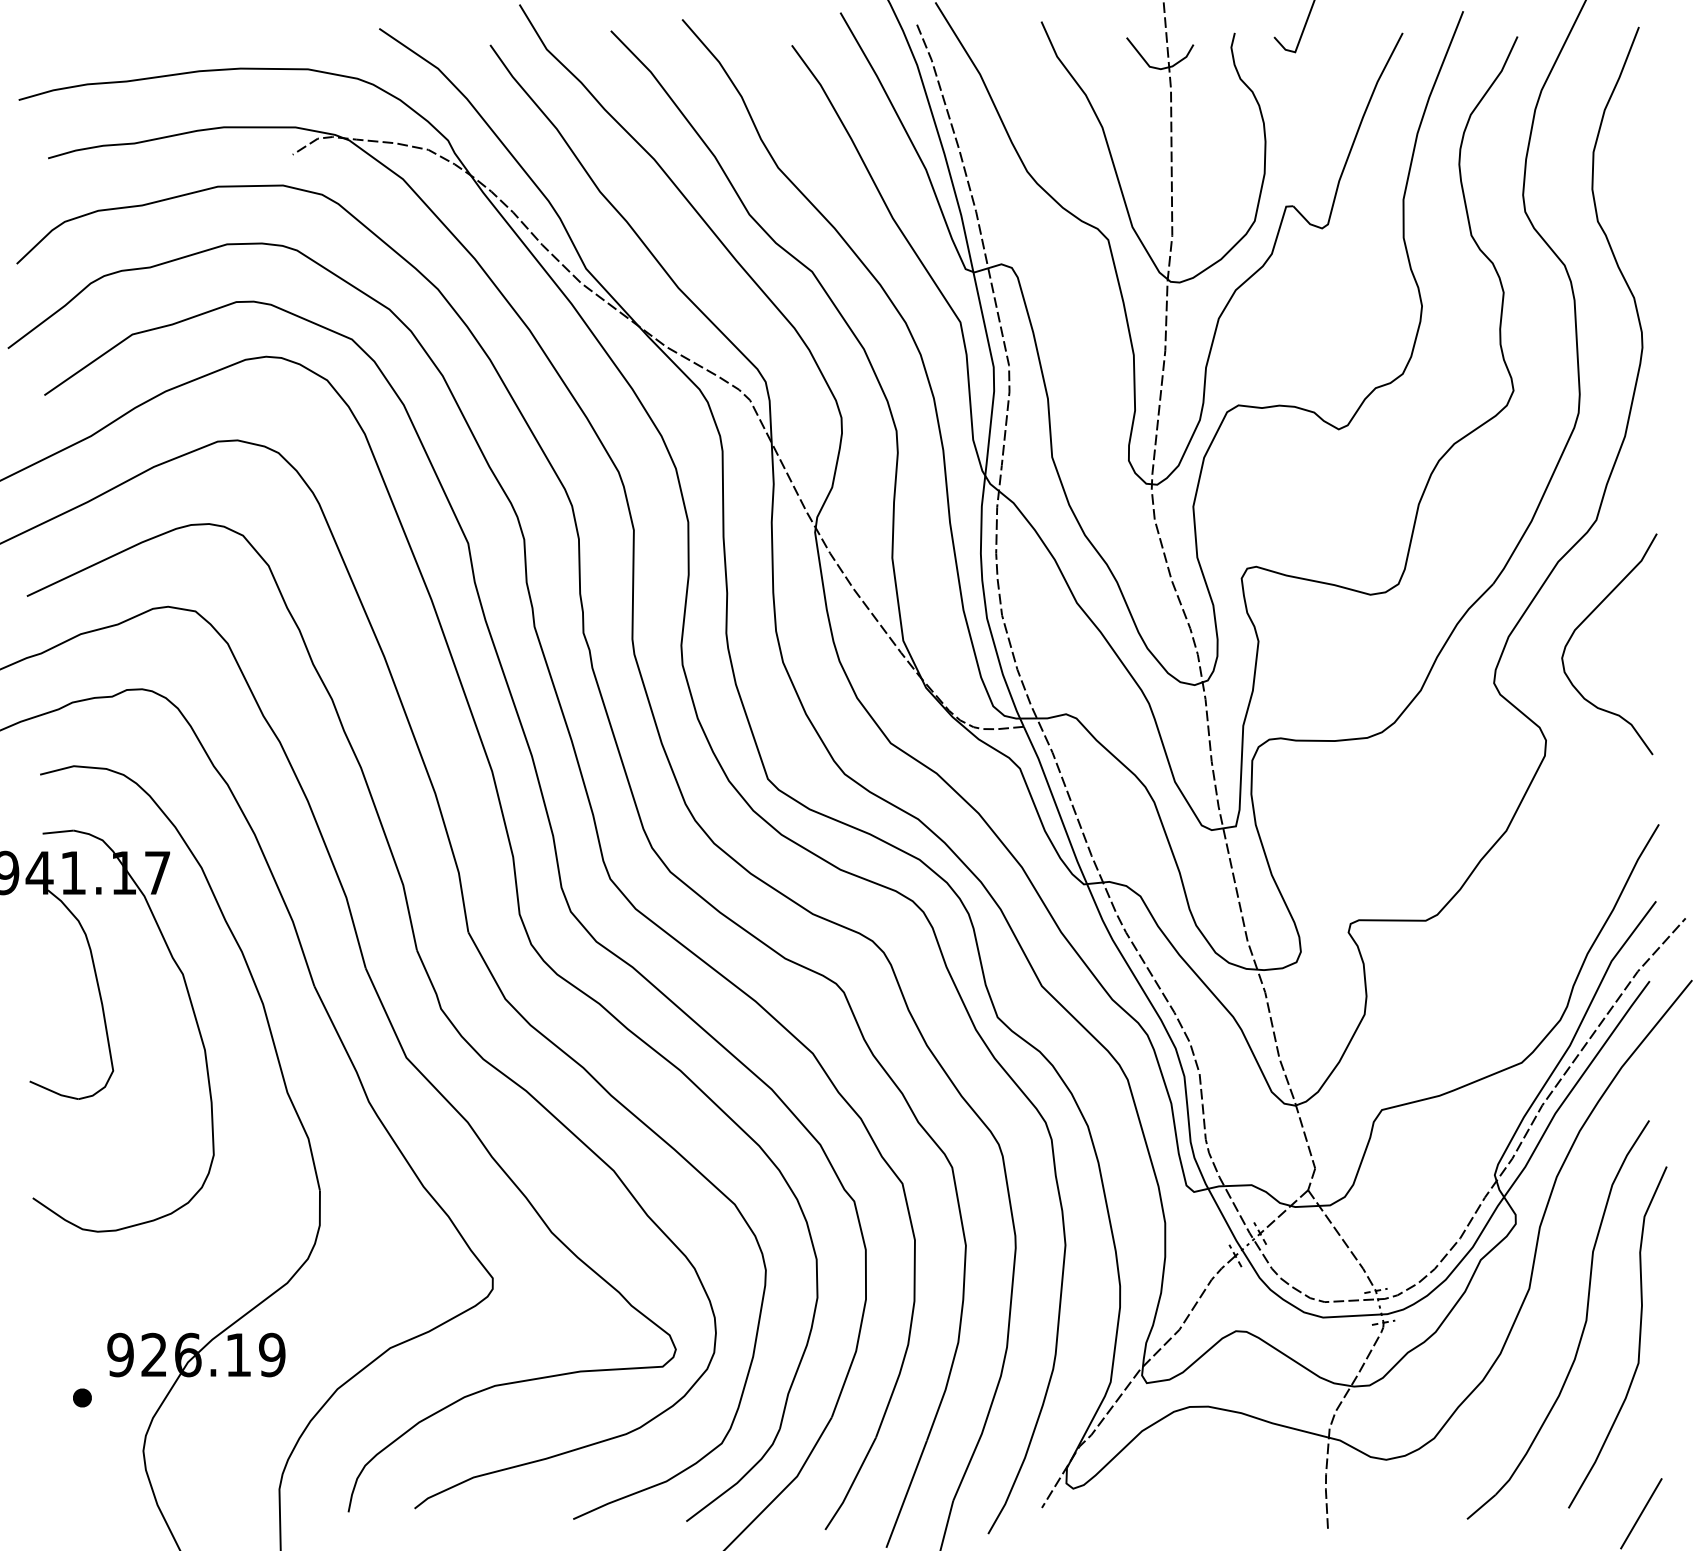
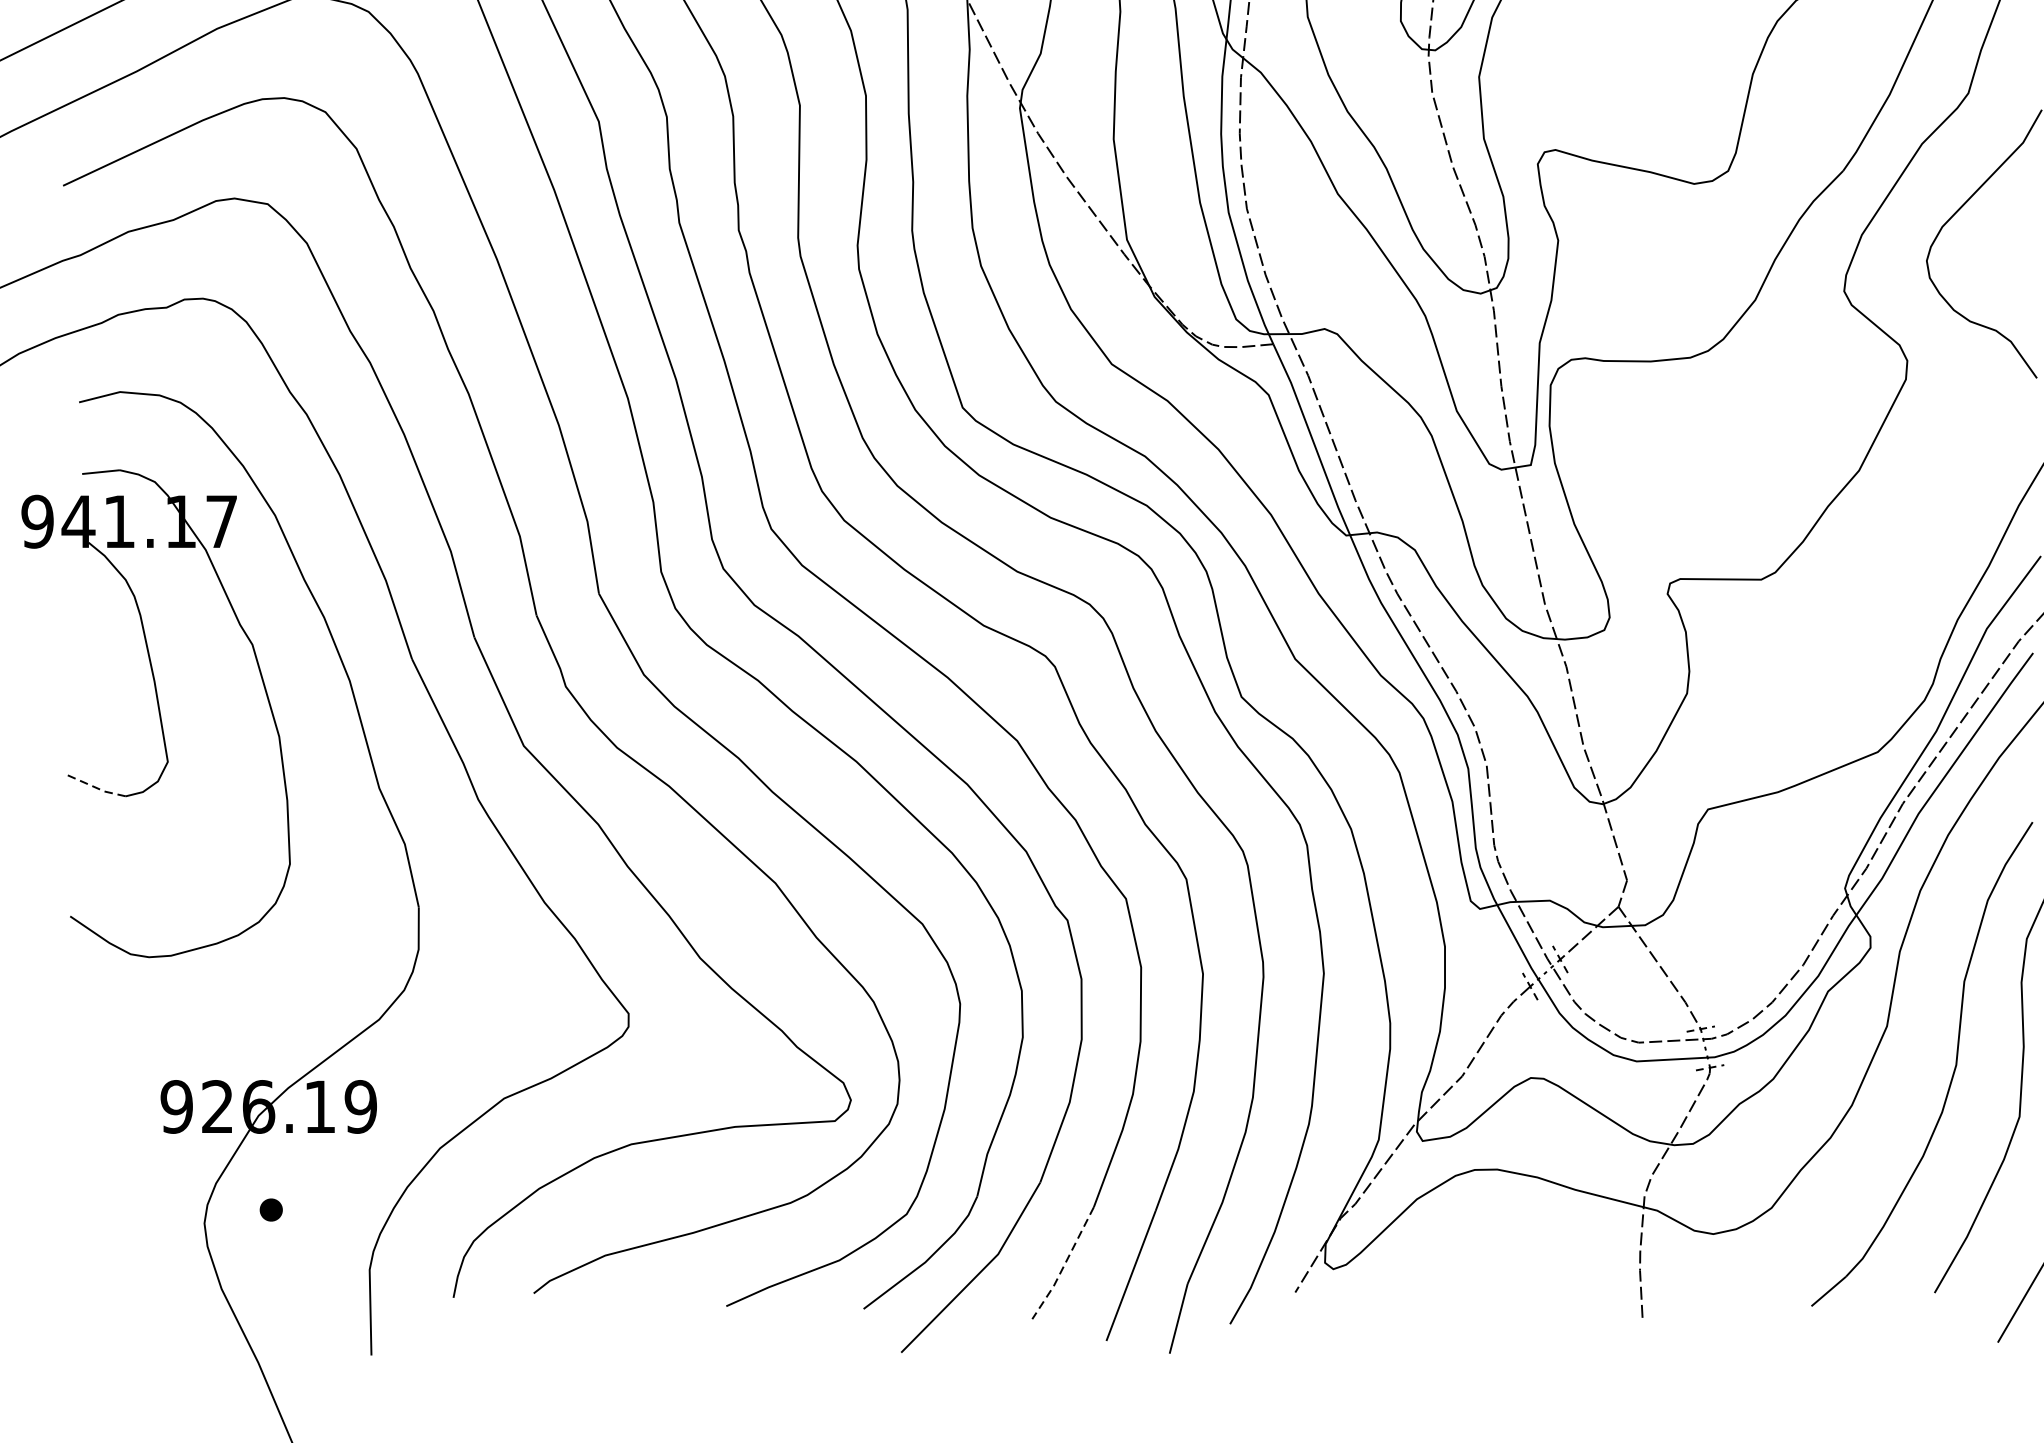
line: (54, 1092) -> (96, 788), solid -> dashed
part: (82, 1397) -> (271, 1209), moved
line: (851, 1485) -> (1064, 1265), solid -> dashed

